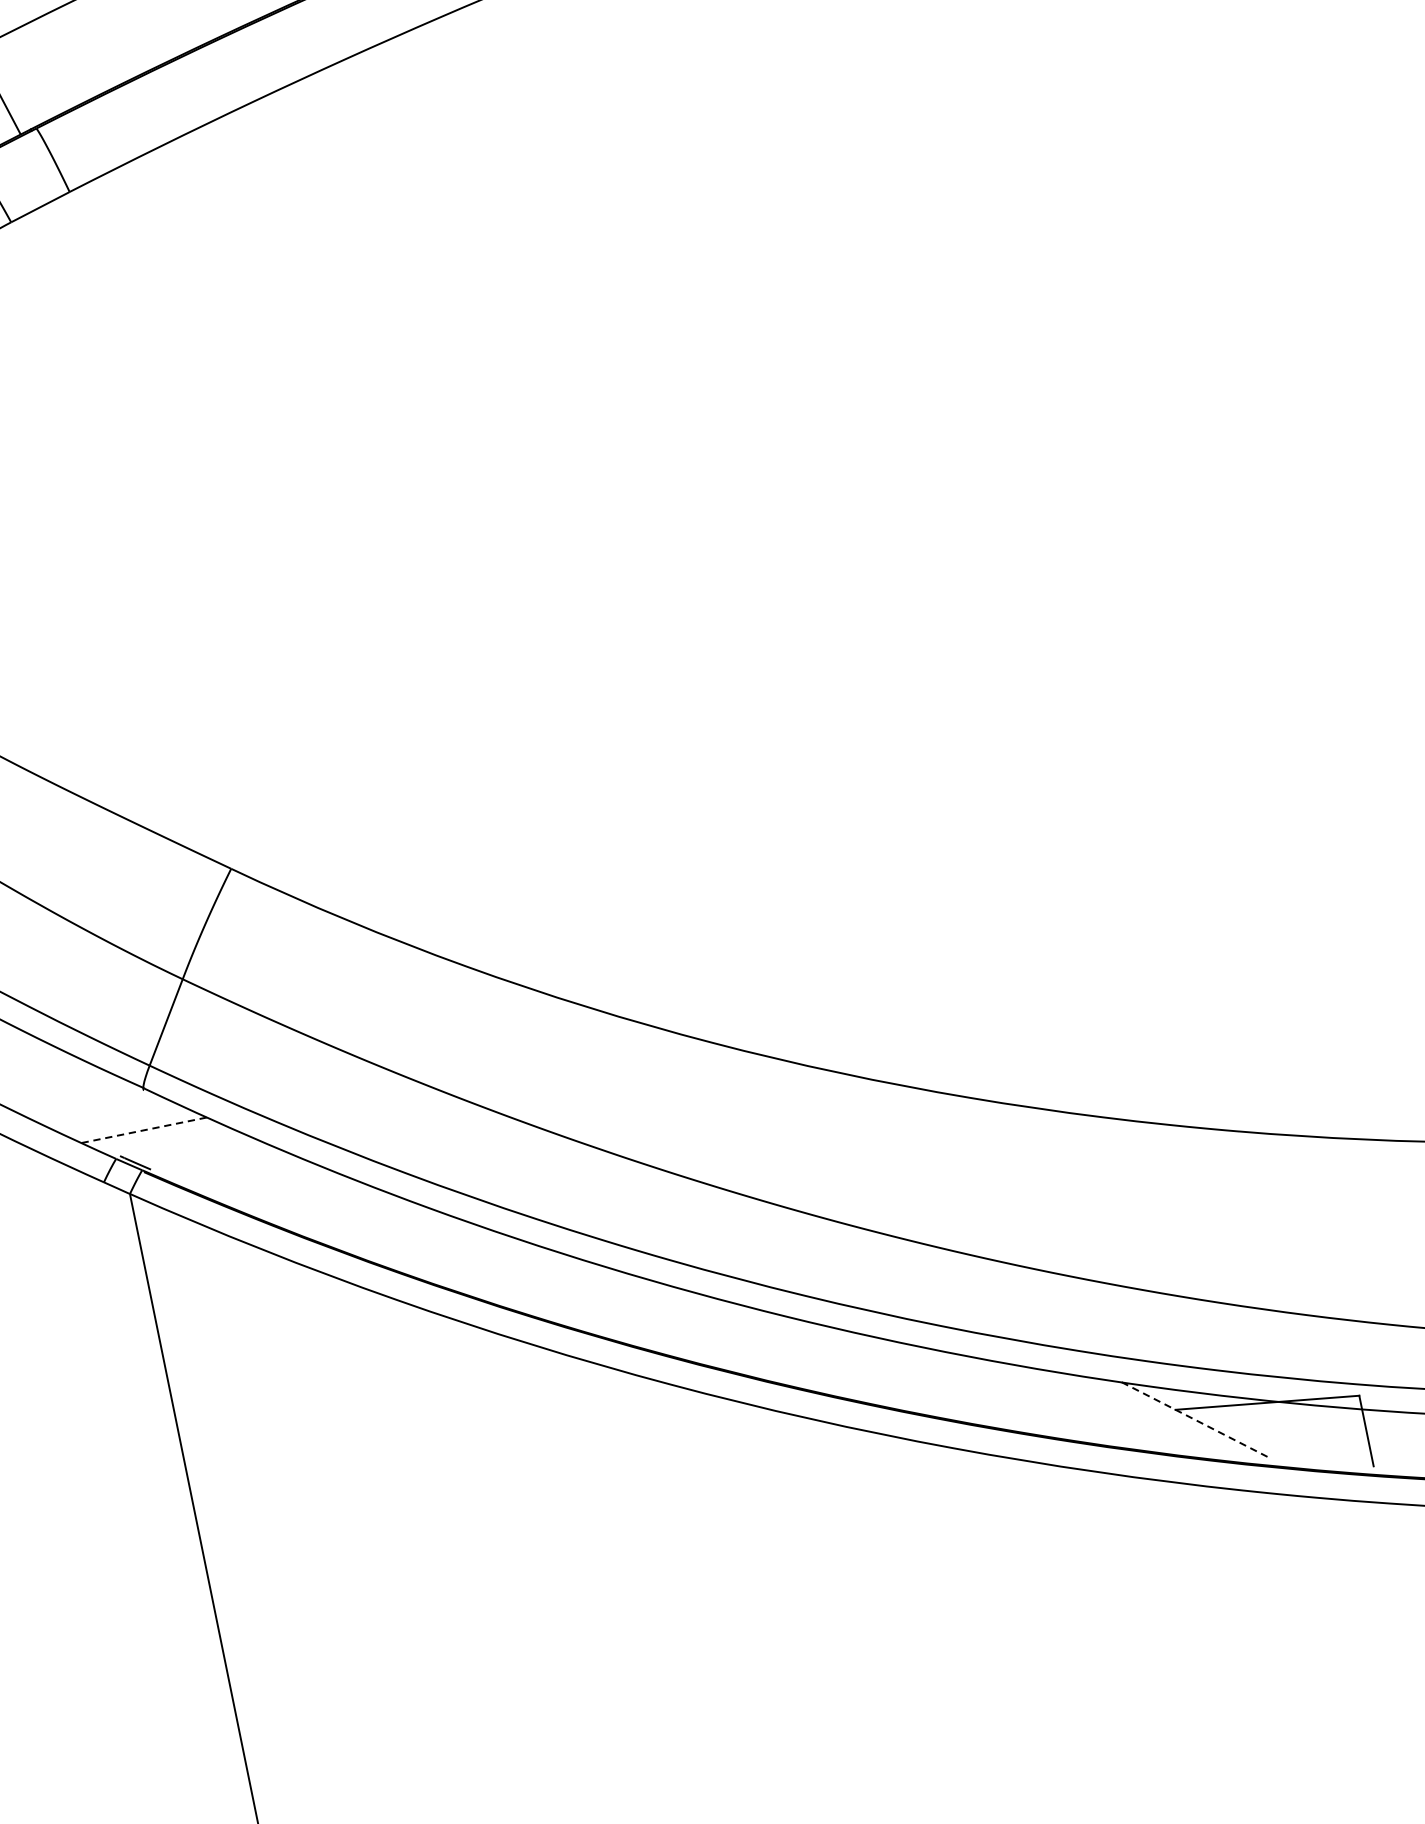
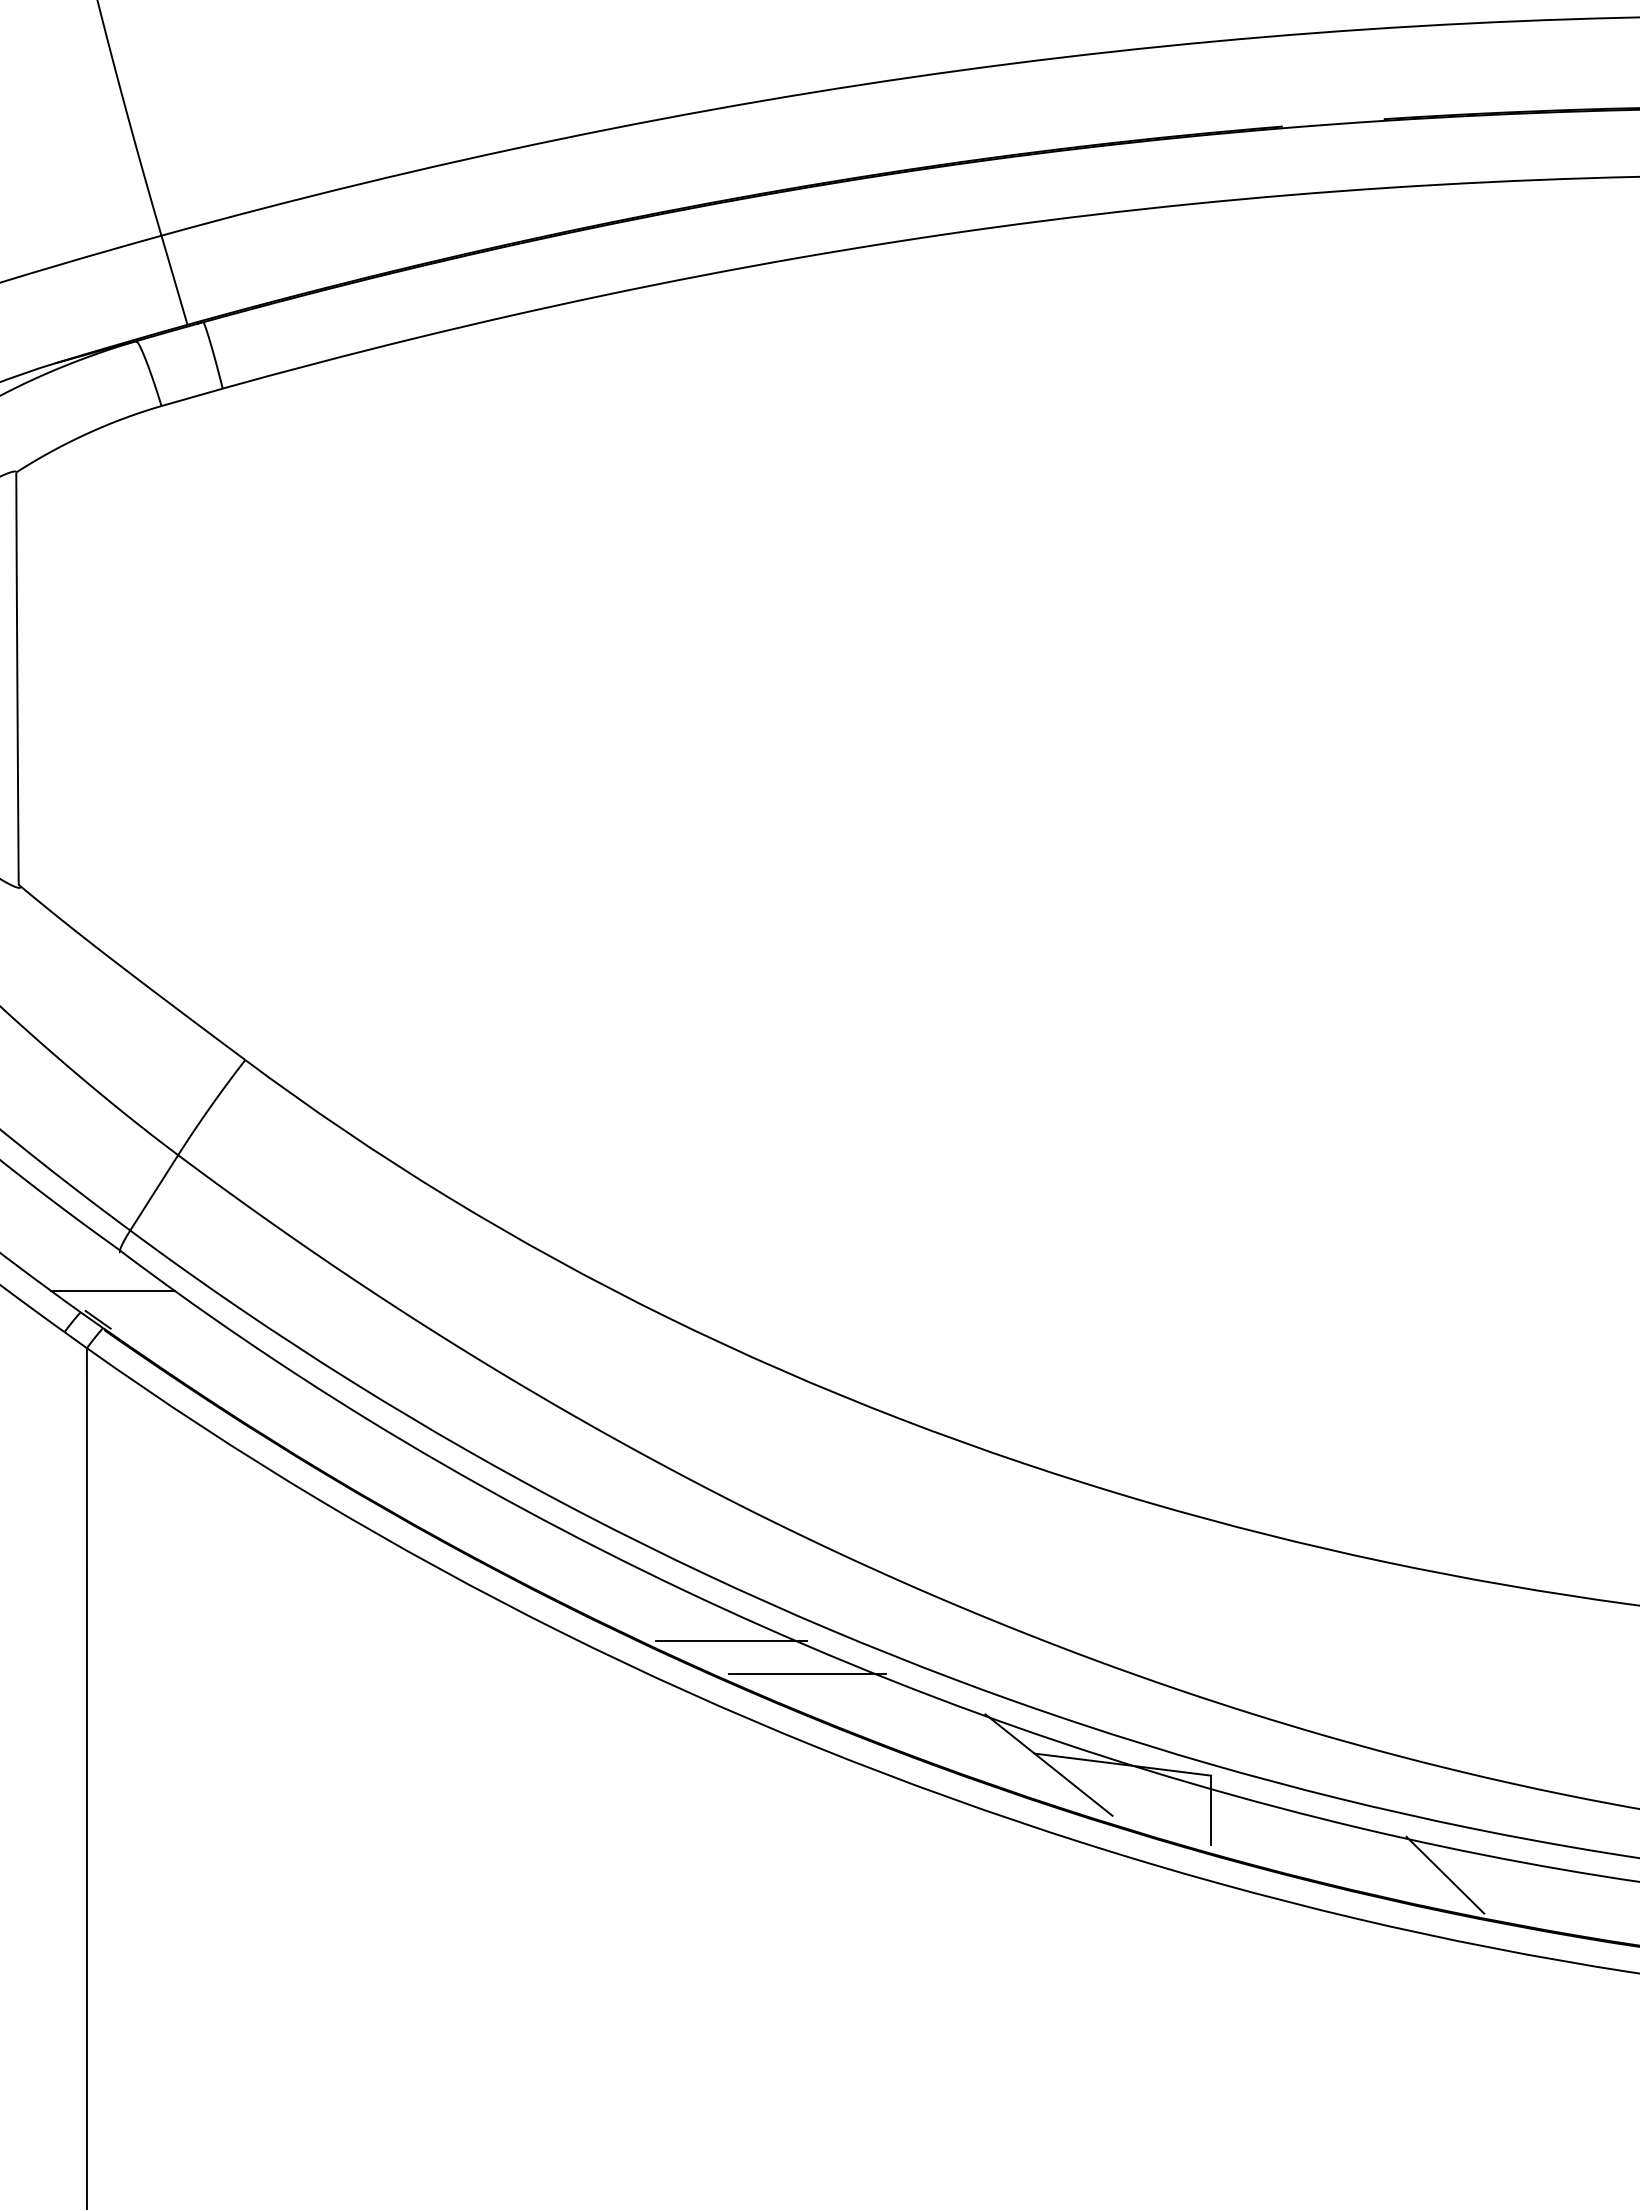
line: (144, 1130) -> (112, 1290), dashed -> solid
line: (843, 1357) -> (730, 1640), added
line: (928, 1375) -> (807, 1673), added
line: (1191, 1418) -> (1048, 1764), dashed -> solid

